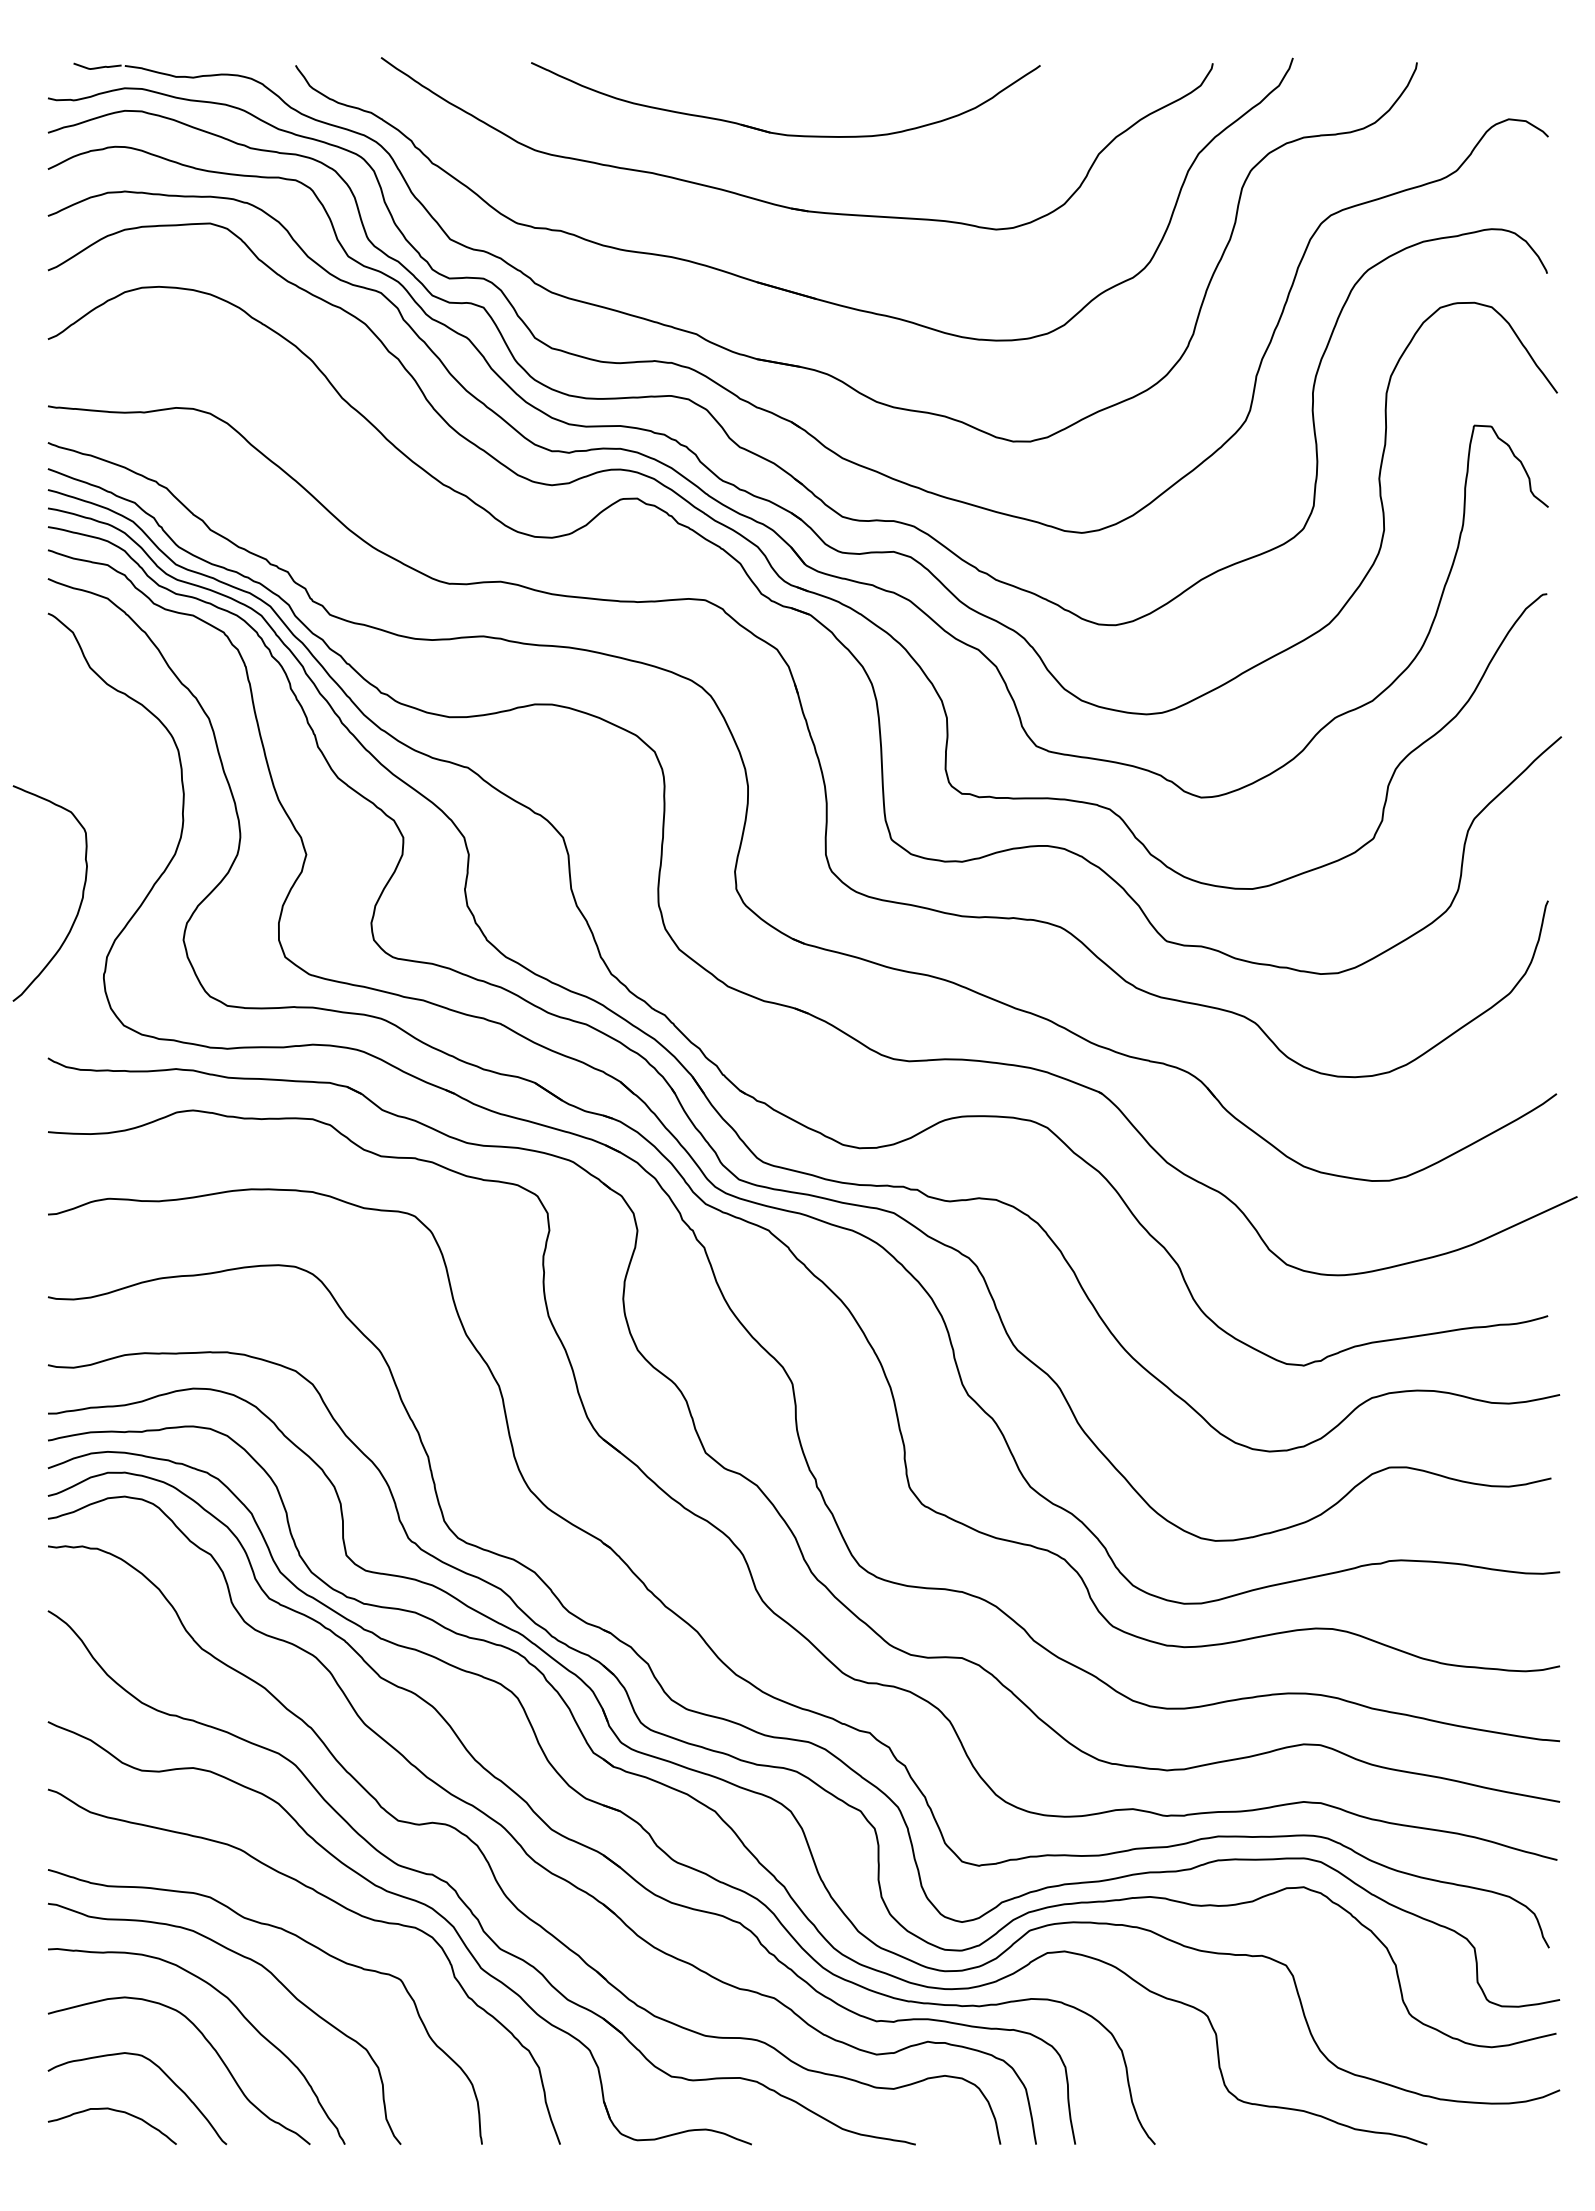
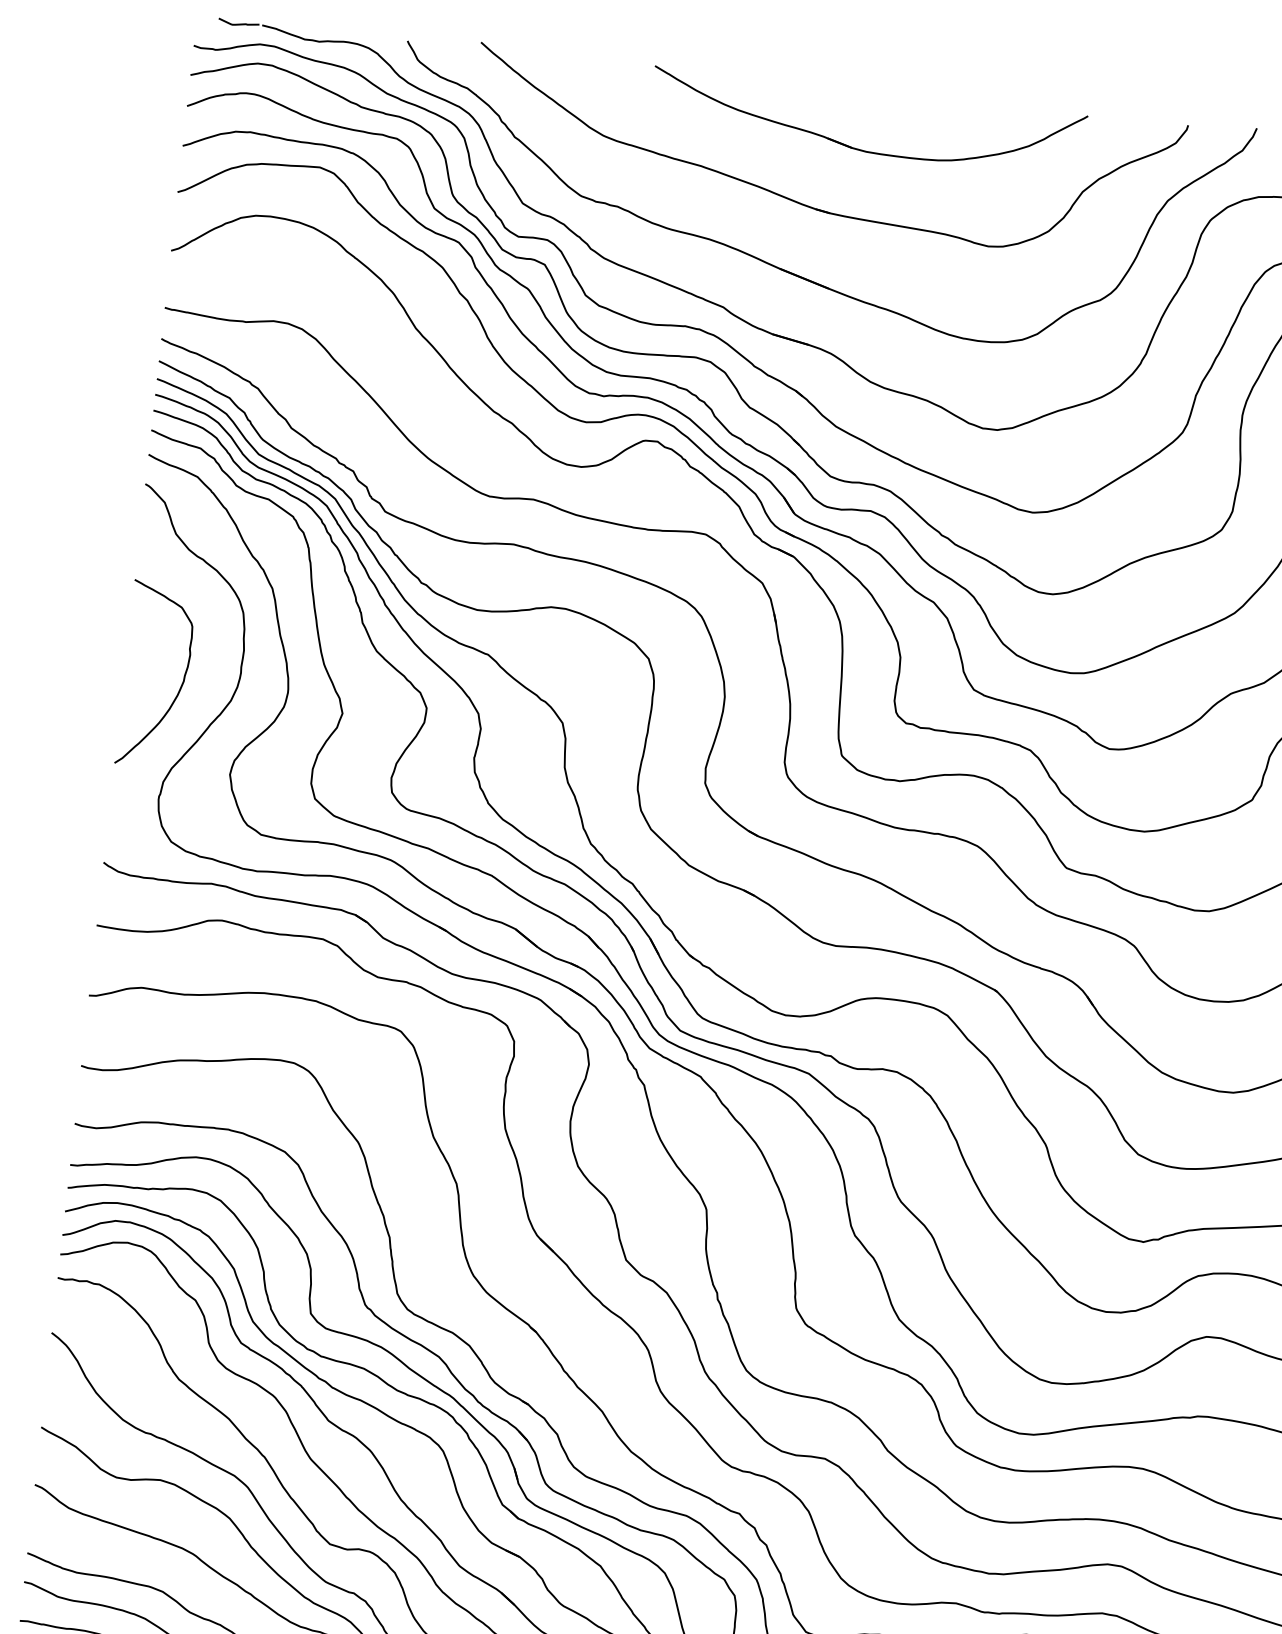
part: (777, 132) -> (858, 148), moved
curve: (79, 904) -> (180, 686), moved

